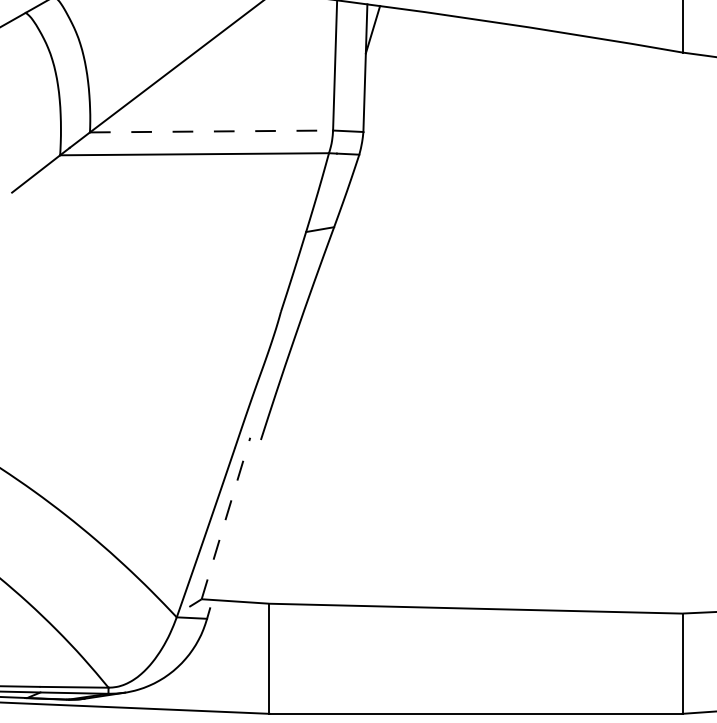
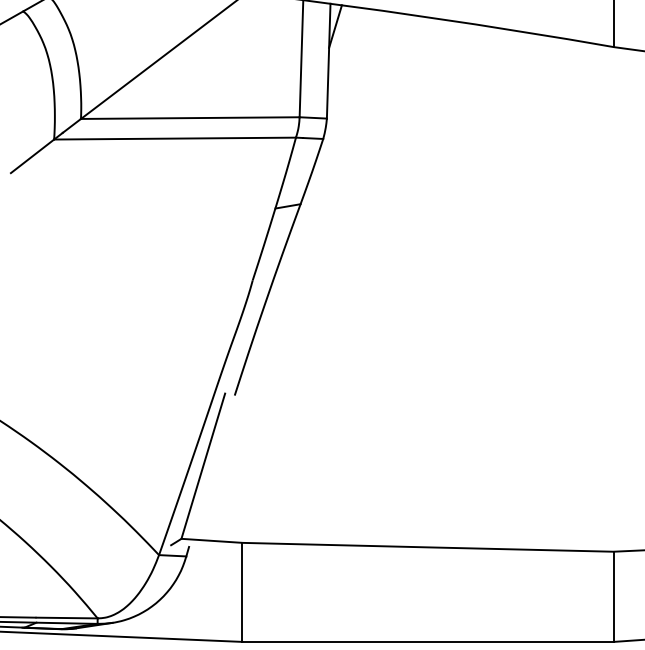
line: (211, 131) -> (190, 118), dashed -> solid
line: (226, 518) -> (203, 466), dashed -> solid

